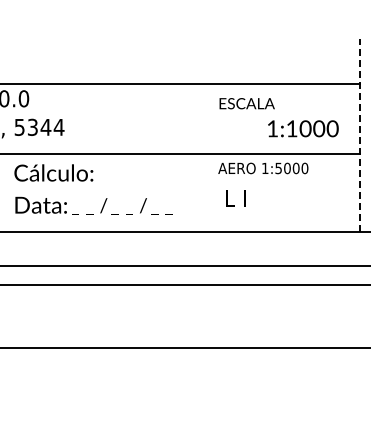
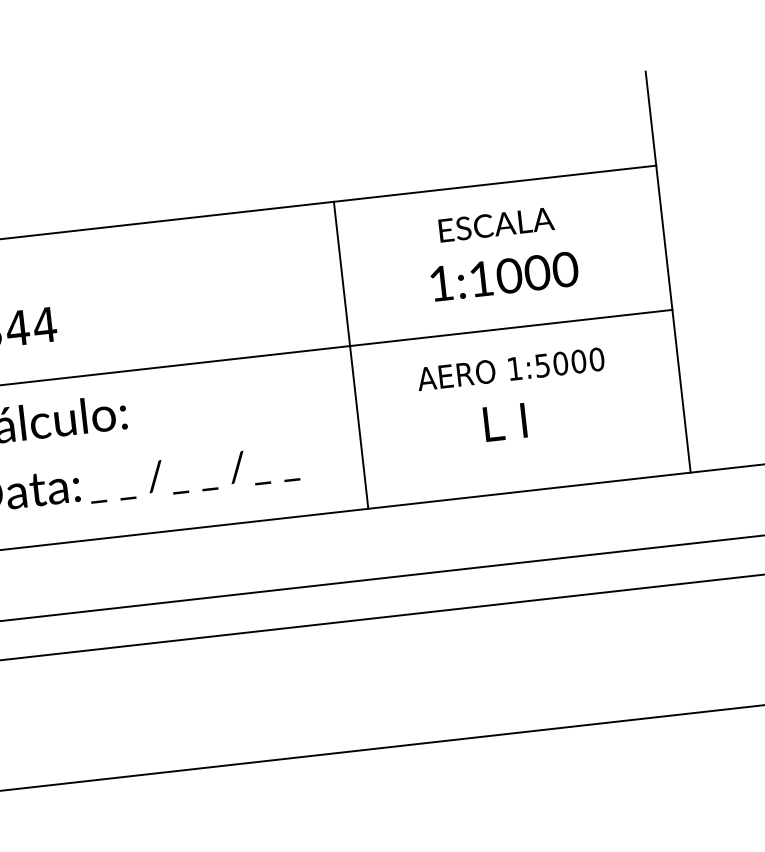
text: (246, 103) -> (495, 224), moved
text: (303, 128) -> (504, 275), moved
line: (359, 135) -> (667, 272), dashed -> solid
line: (203, 158) -> (350, 355), added
text: (263, 168) -> (511, 369), moved
text: (235, 198) -> (504, 422), moved

